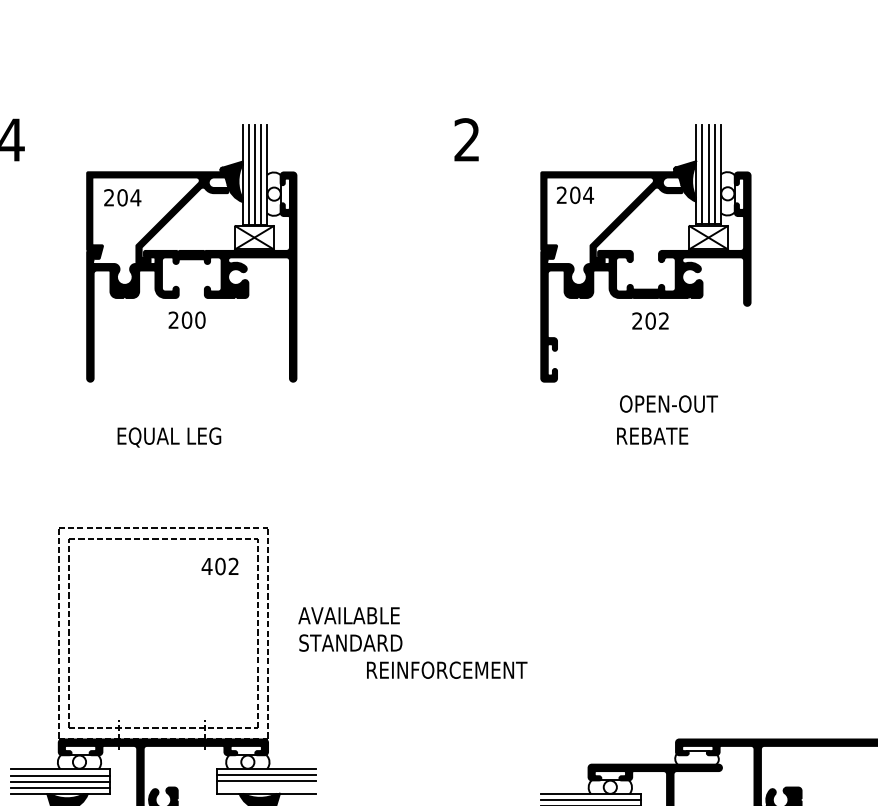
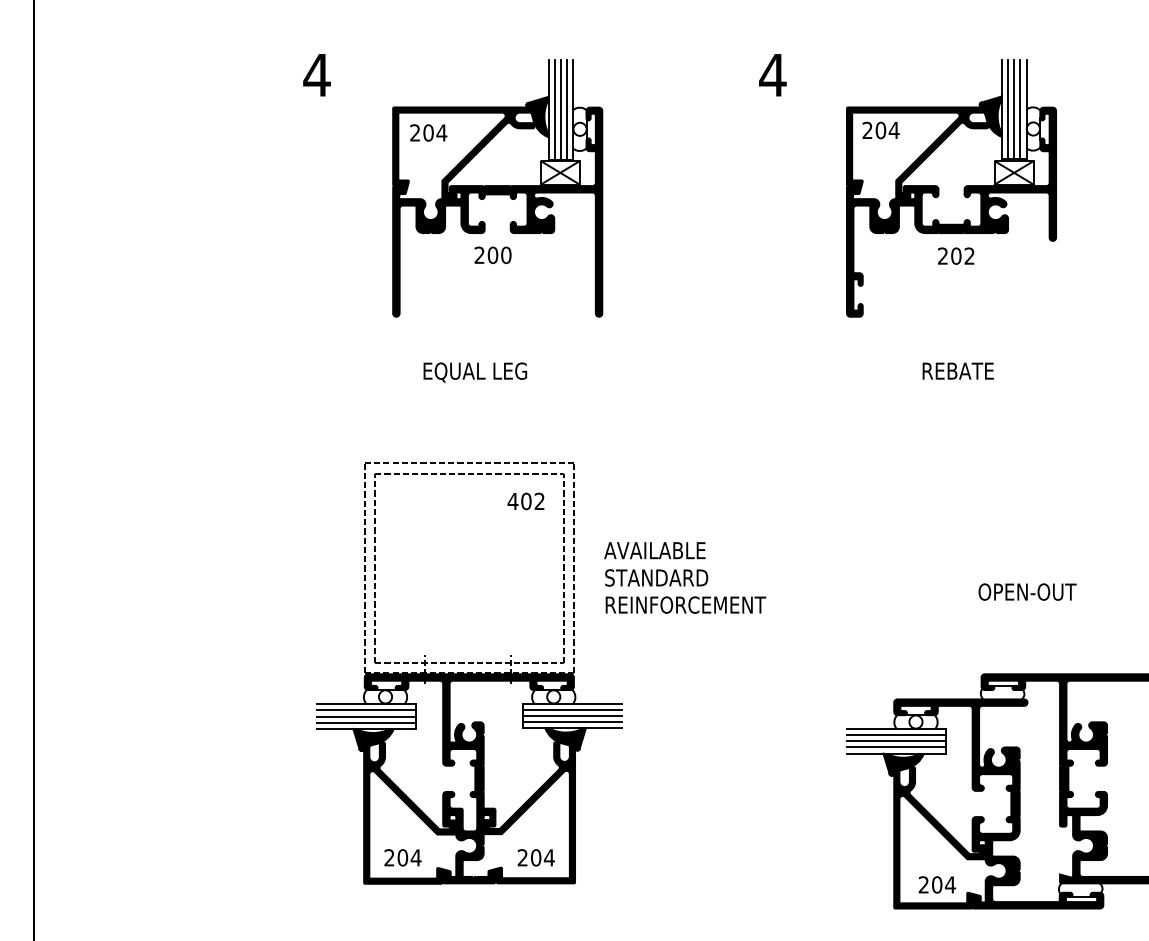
text: (466, 139) -> (772, 74), 2 -> 4
text: (668, 403) -> (1027, 591), moved
text: (446, 669) -> (685, 604), moved
line: (266, 787) -> (572, 722), added

